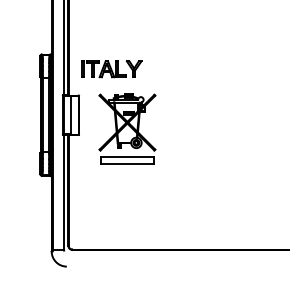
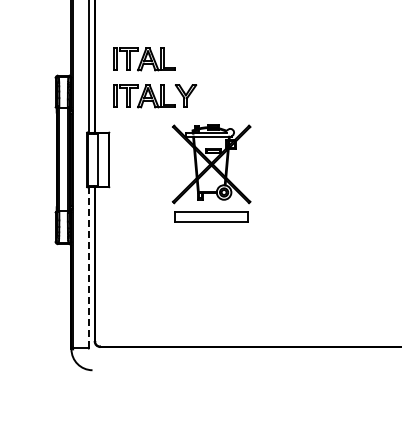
part: (104, 42) -> (144, 59), added
part: (127, 129) -> (211, 173), moved
line: (63, 192) -> (88, 267), solid -> dashed

